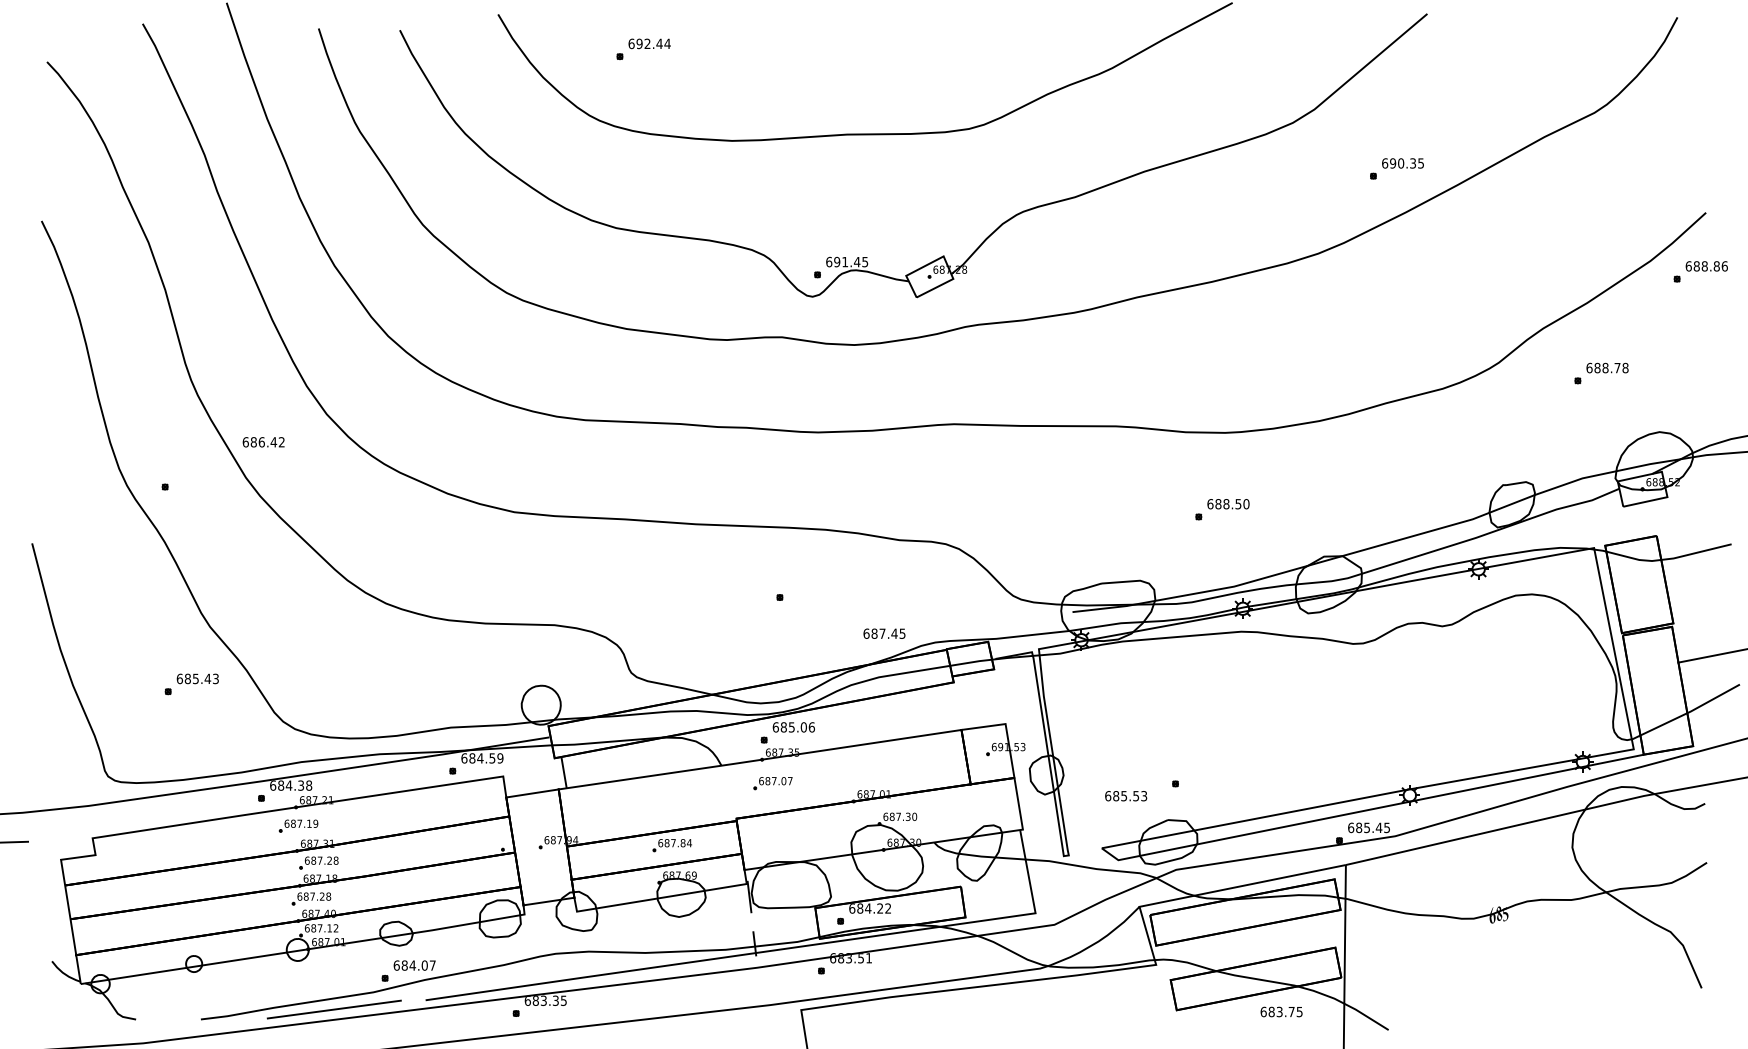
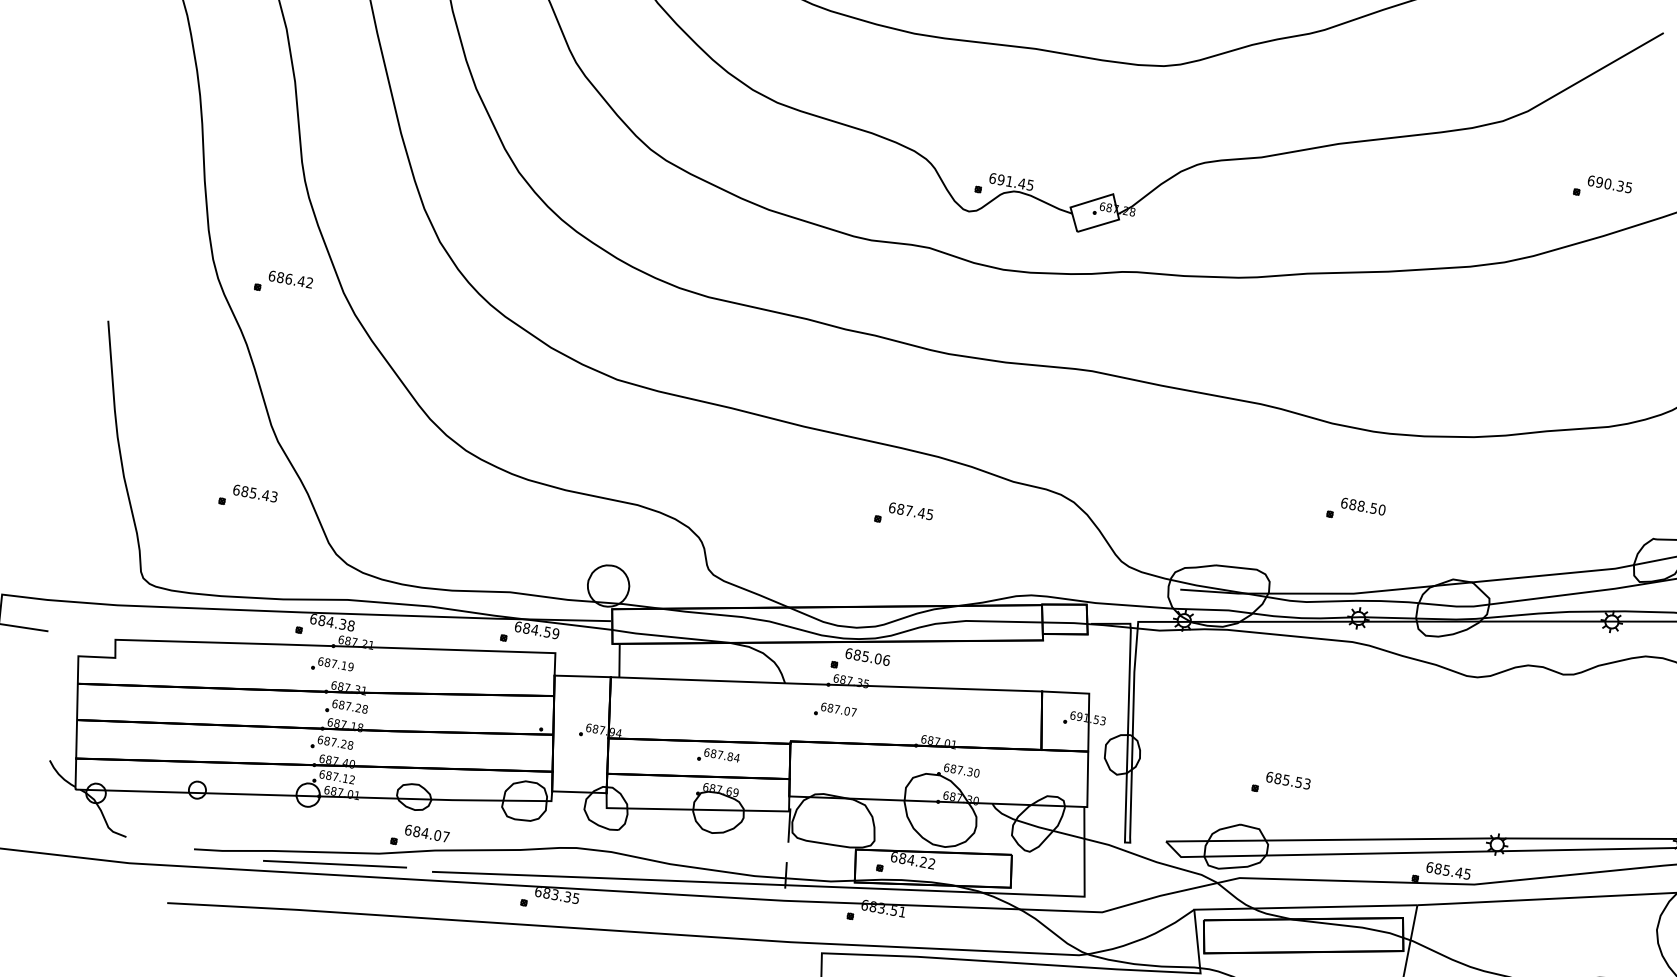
text: (263, 442) -> (290, 279), moved
text: (884, 633) -> (911, 510), moved
text: (1126, 796) -> (1288, 781), moved

